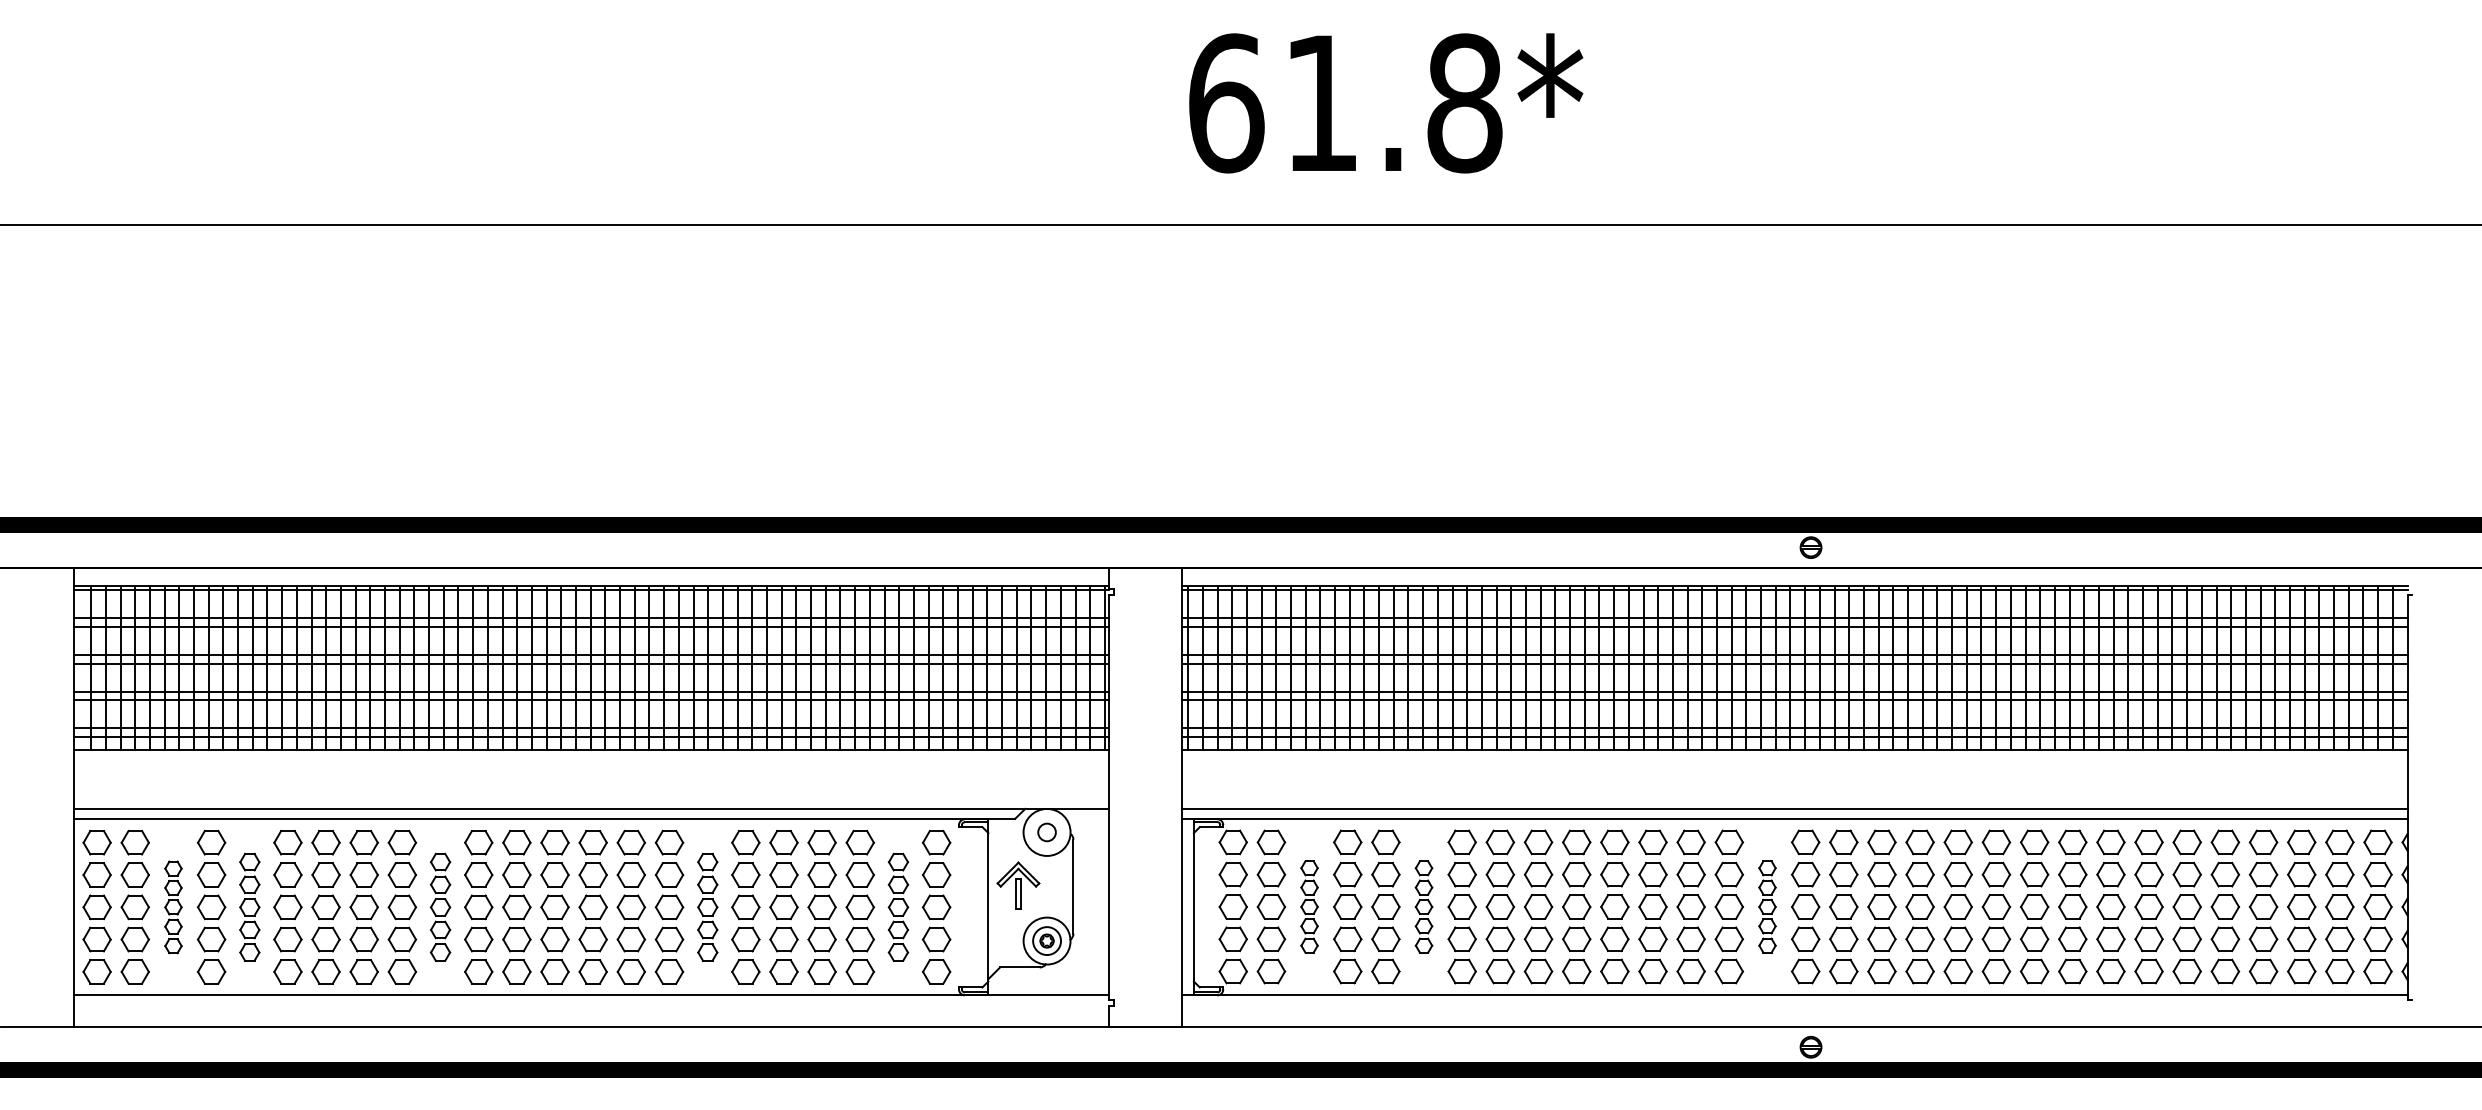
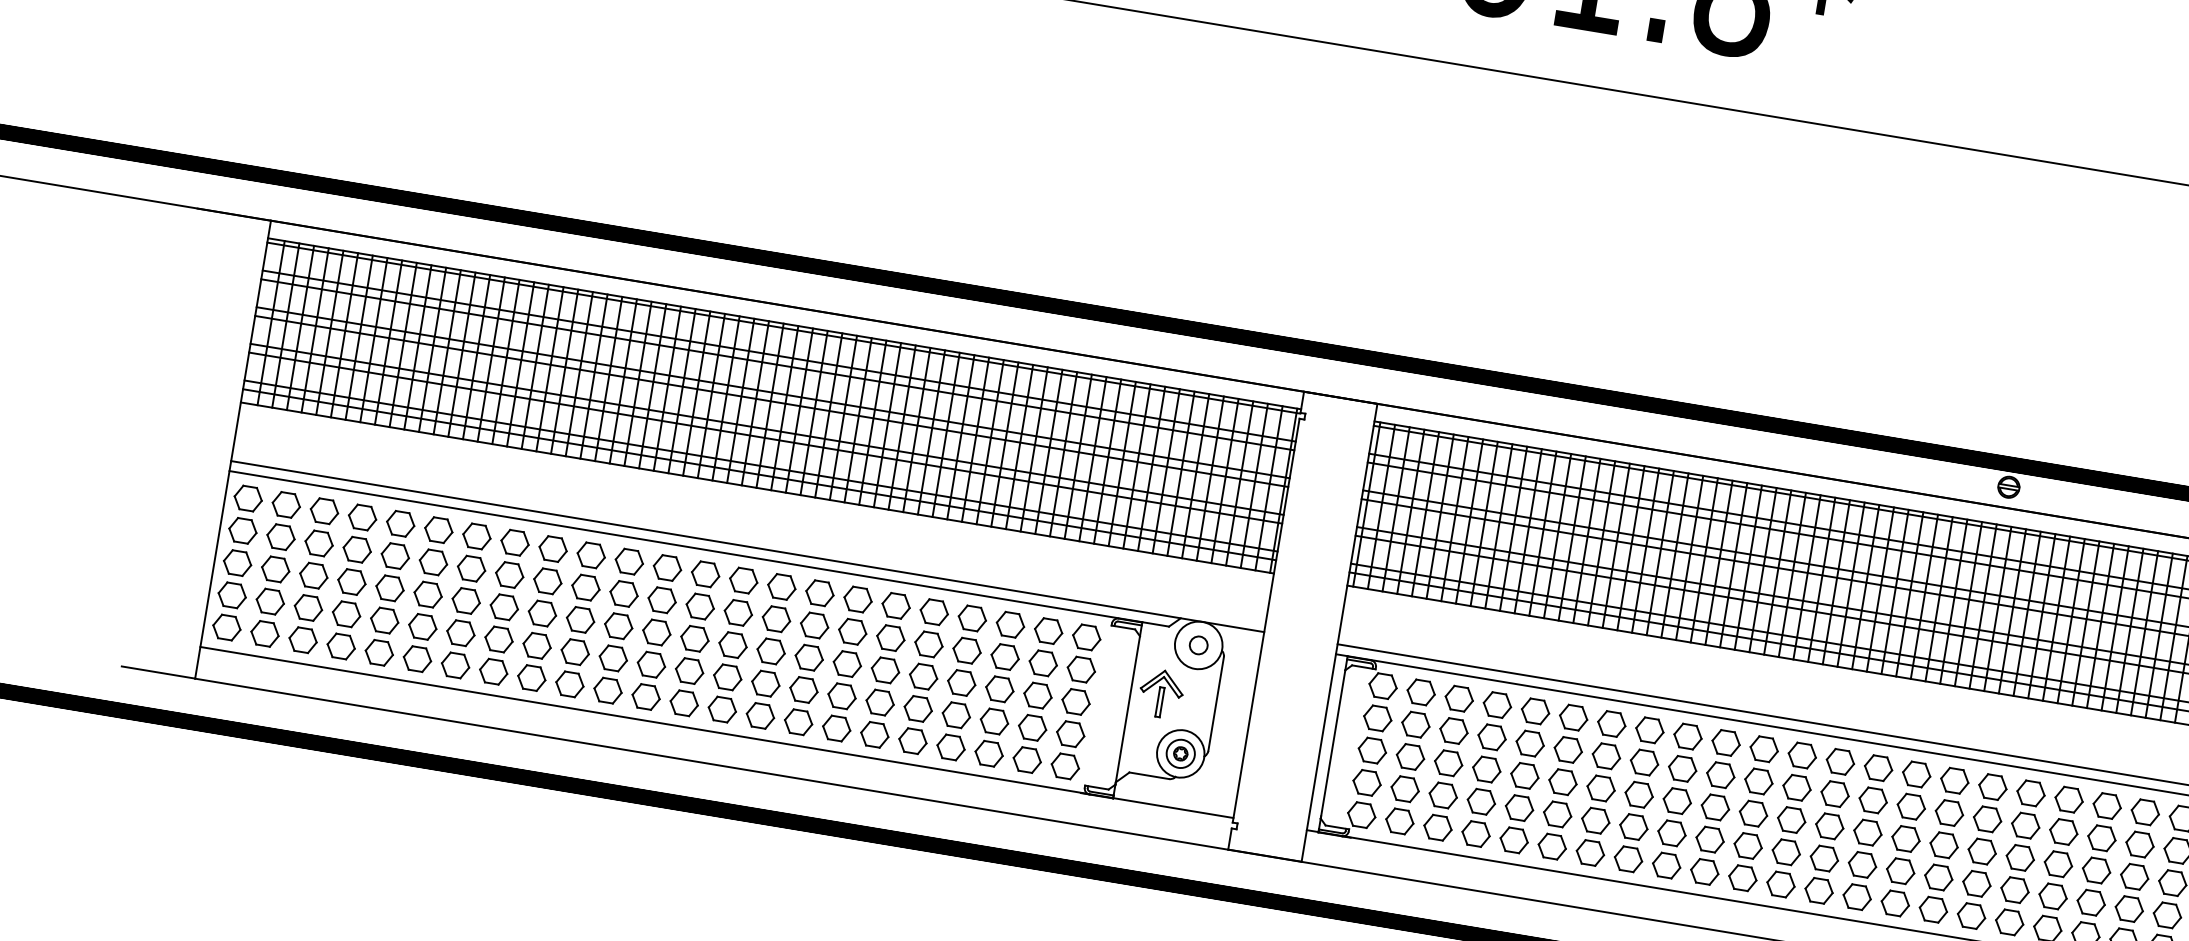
part: (1309, 906) -> (1448, 762), size x1.67
part: (1423, 906) -> (1562, 781), size x1.67
part: (1767, 906) -> (1906, 838), size x1.67
part: (173, 907) -> (313, 575), size x1.67
part: (249, 907) -> (389, 588), size x1.43
part: (440, 907) -> (580, 620), size x1.43
part: (707, 907) -> (847, 664), size x1.43
part: (898, 907) -> (1037, 695), size x1.43

